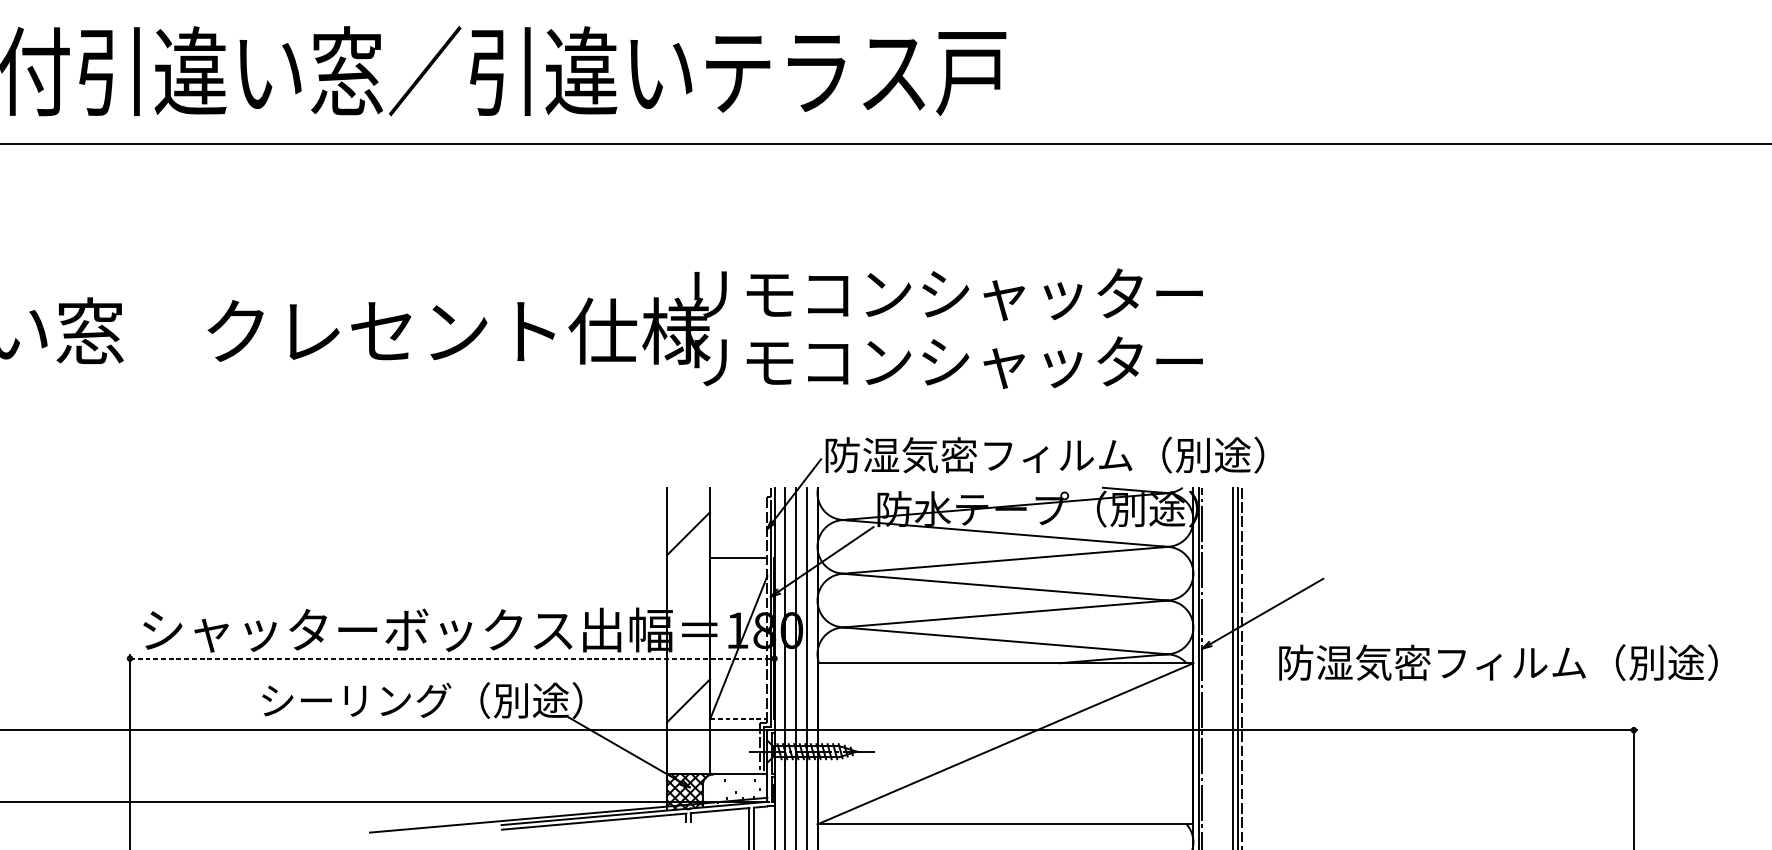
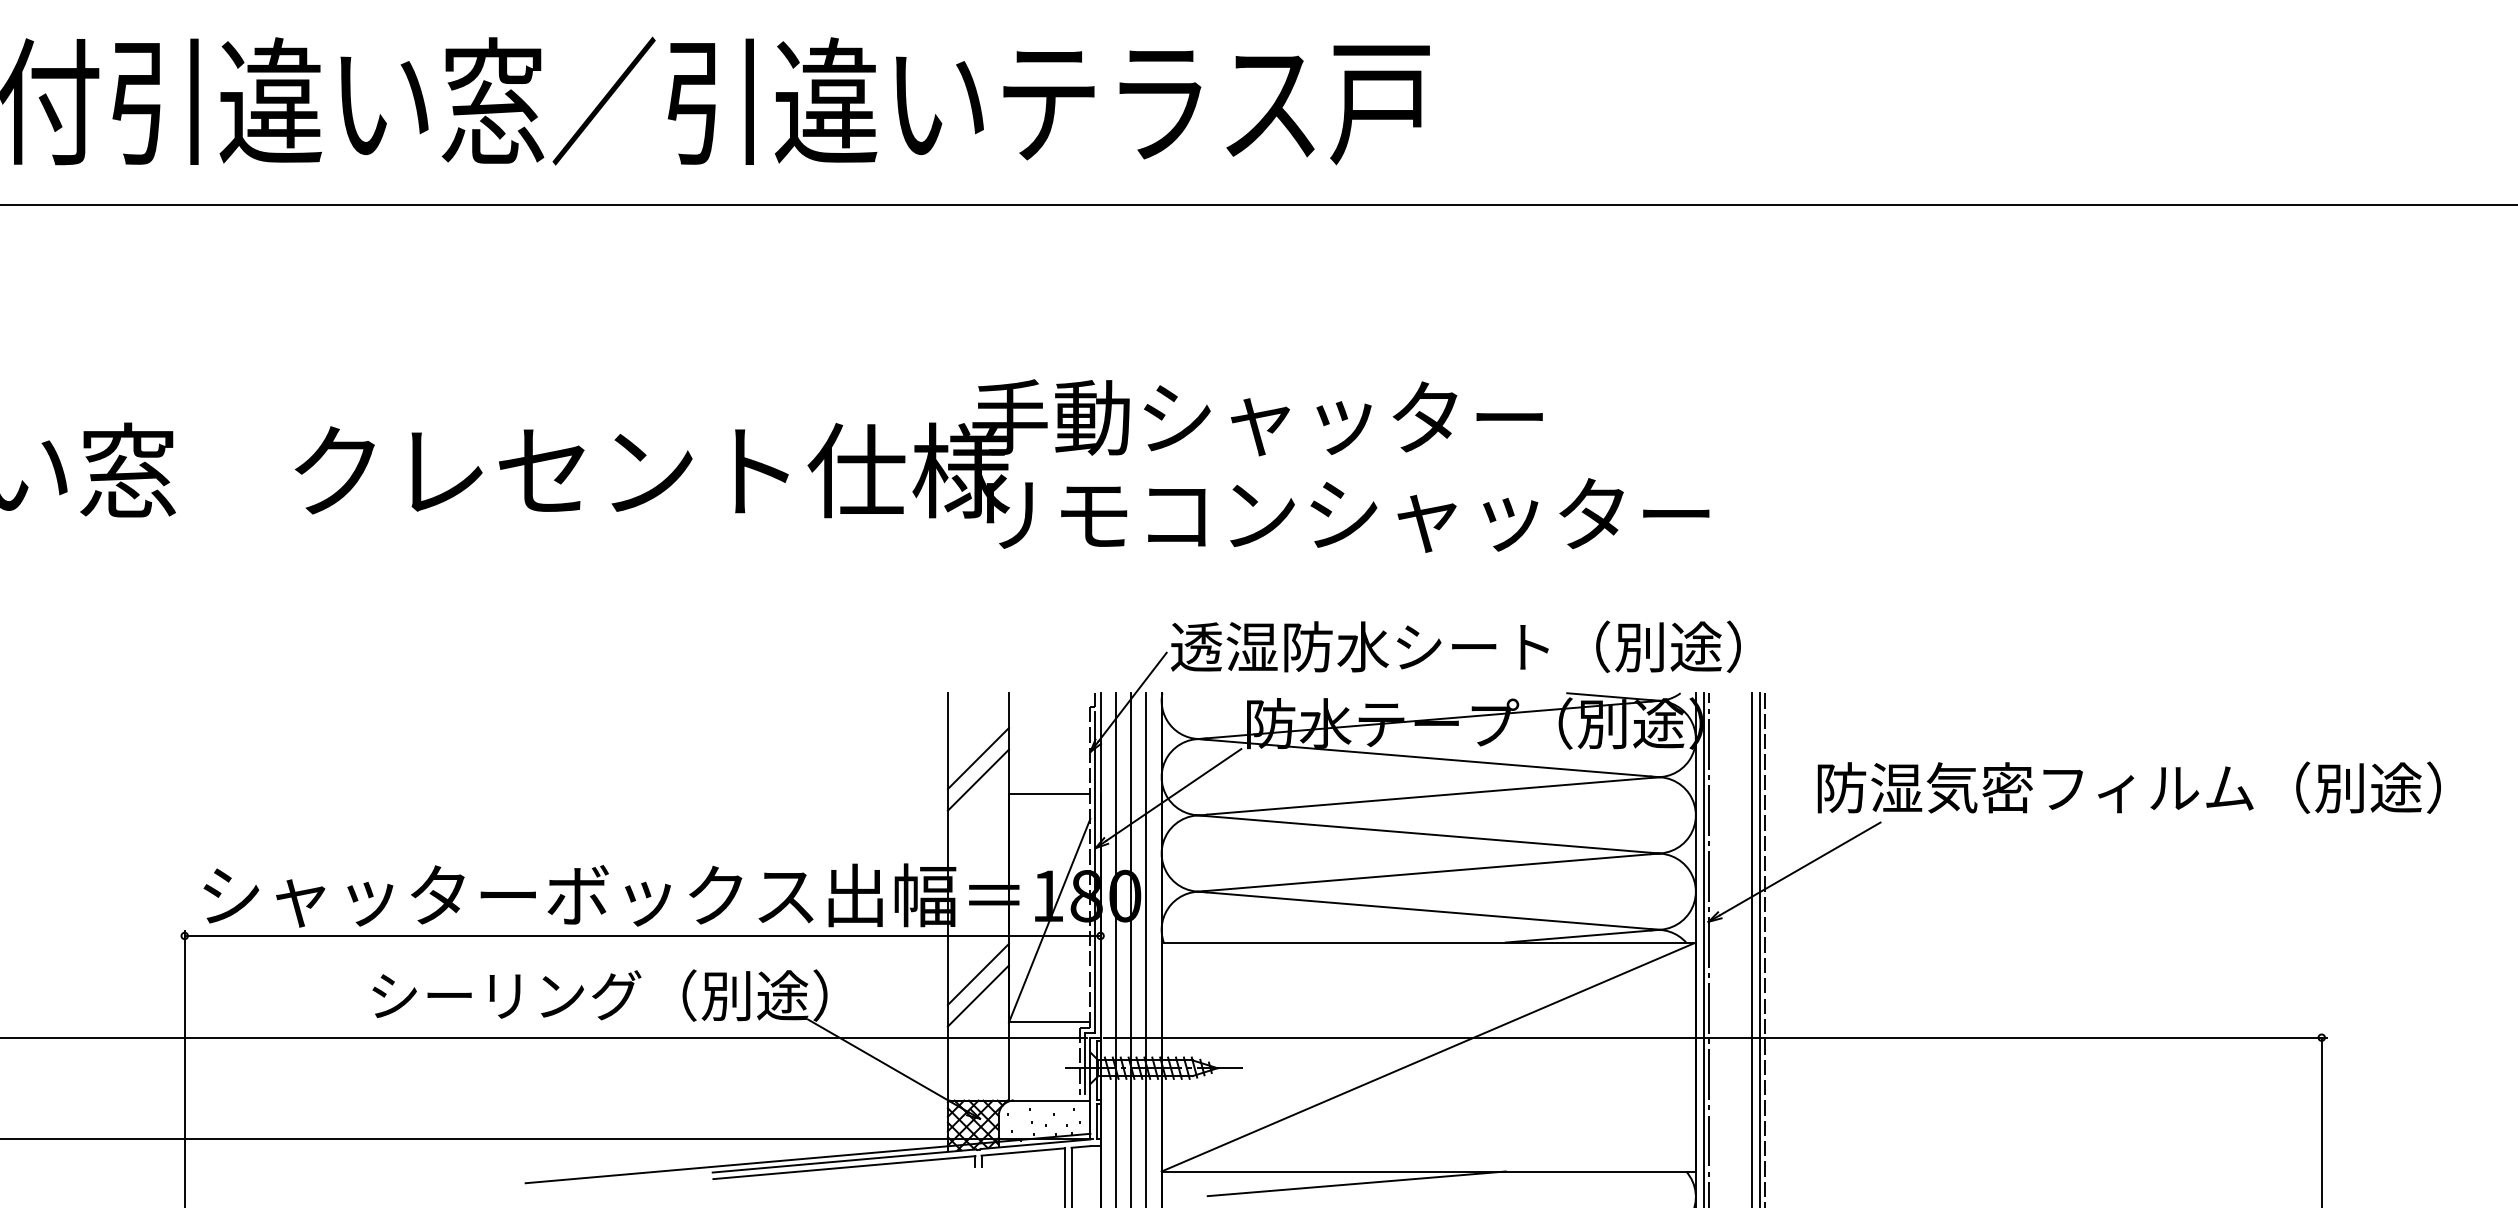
text: (943, 293) -> (1340, 417), リモコンシャッター -> 手動シャッター
text: (1043, 454) -> (1483, 646), 防湿気密フィルム（別途） -> 透湿防水シート（別途）
line: (687, 548) -> (977, 779), added
line: (452, 658) -> (642, 935), dashed -> solid
text: (1497, 662) -> (2128, 787), moved
line: (687, 685) -> (977, 973), added
line: (738, 719) -> (1049, 1022), dashed -> solid
line: (954, 832) -> (1356, 1183), added

